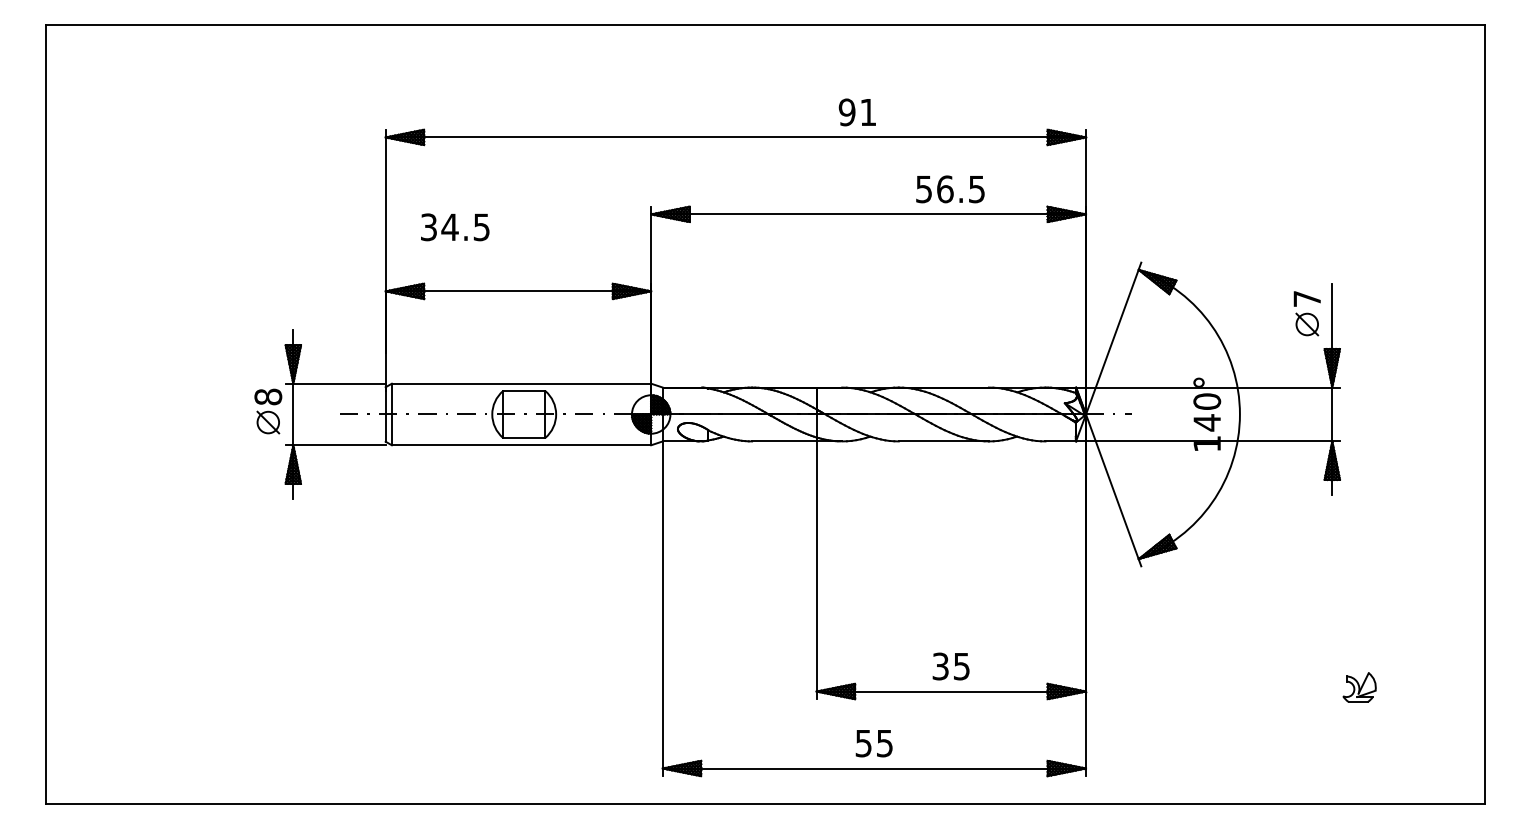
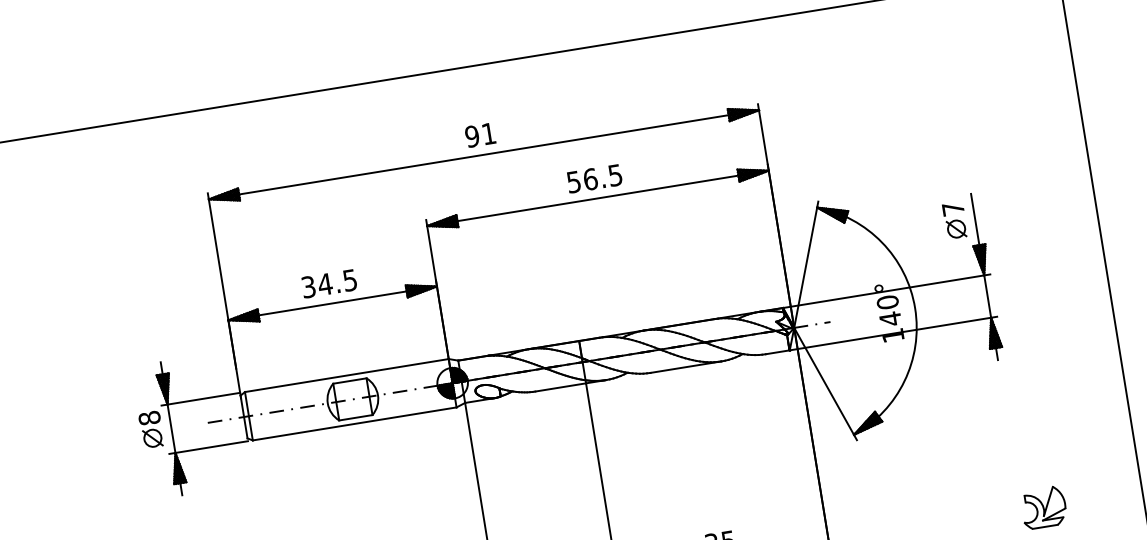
text: (856, 112) -> (479, 135), moved
text: (950, 189) -> (594, 178), moved
text: (455, 227) -> (329, 283), moved
part: (1359, 687) -> (1043, 507), size x1.67

